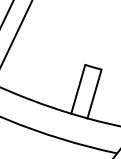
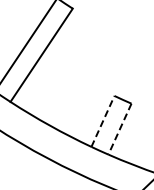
line: (77, 89) -> (102, 121), solid -> dashed
line: (94, 94) -> (119, 129), solid -> dashed

